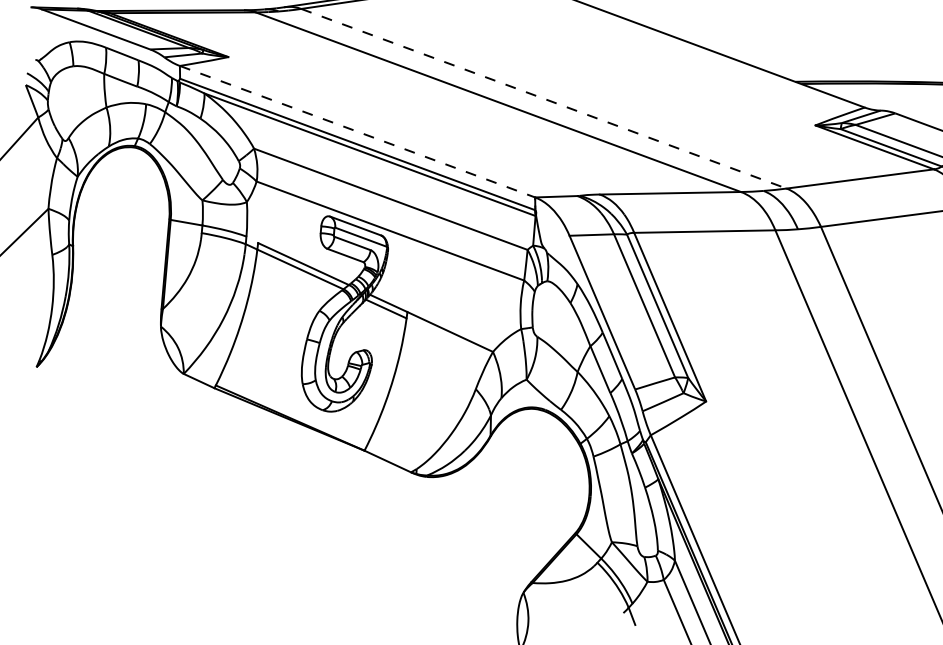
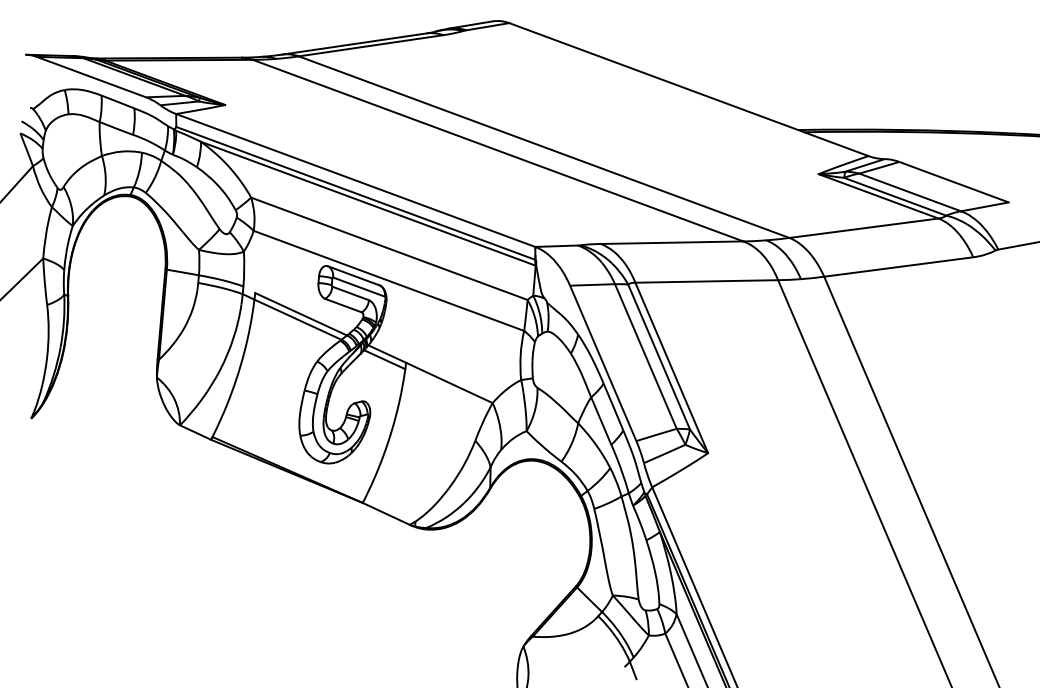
line: (544, 99) -> (544, 147), dashed -> solid
line: (358, 131) -> (356, 180), dashed -> solid

